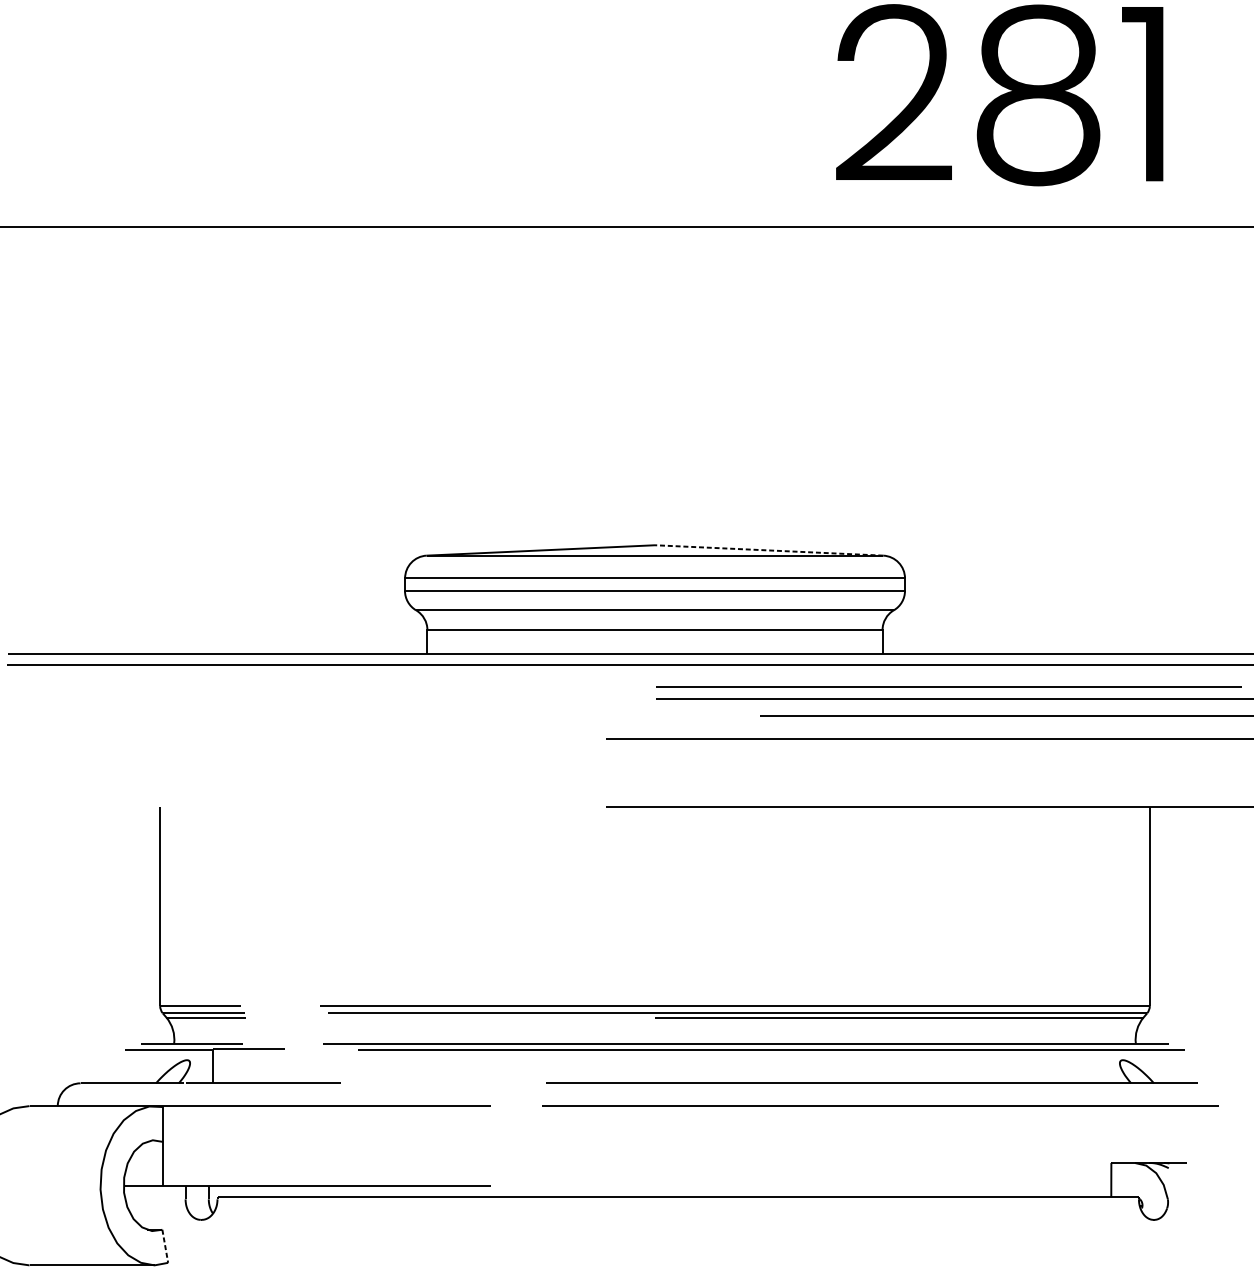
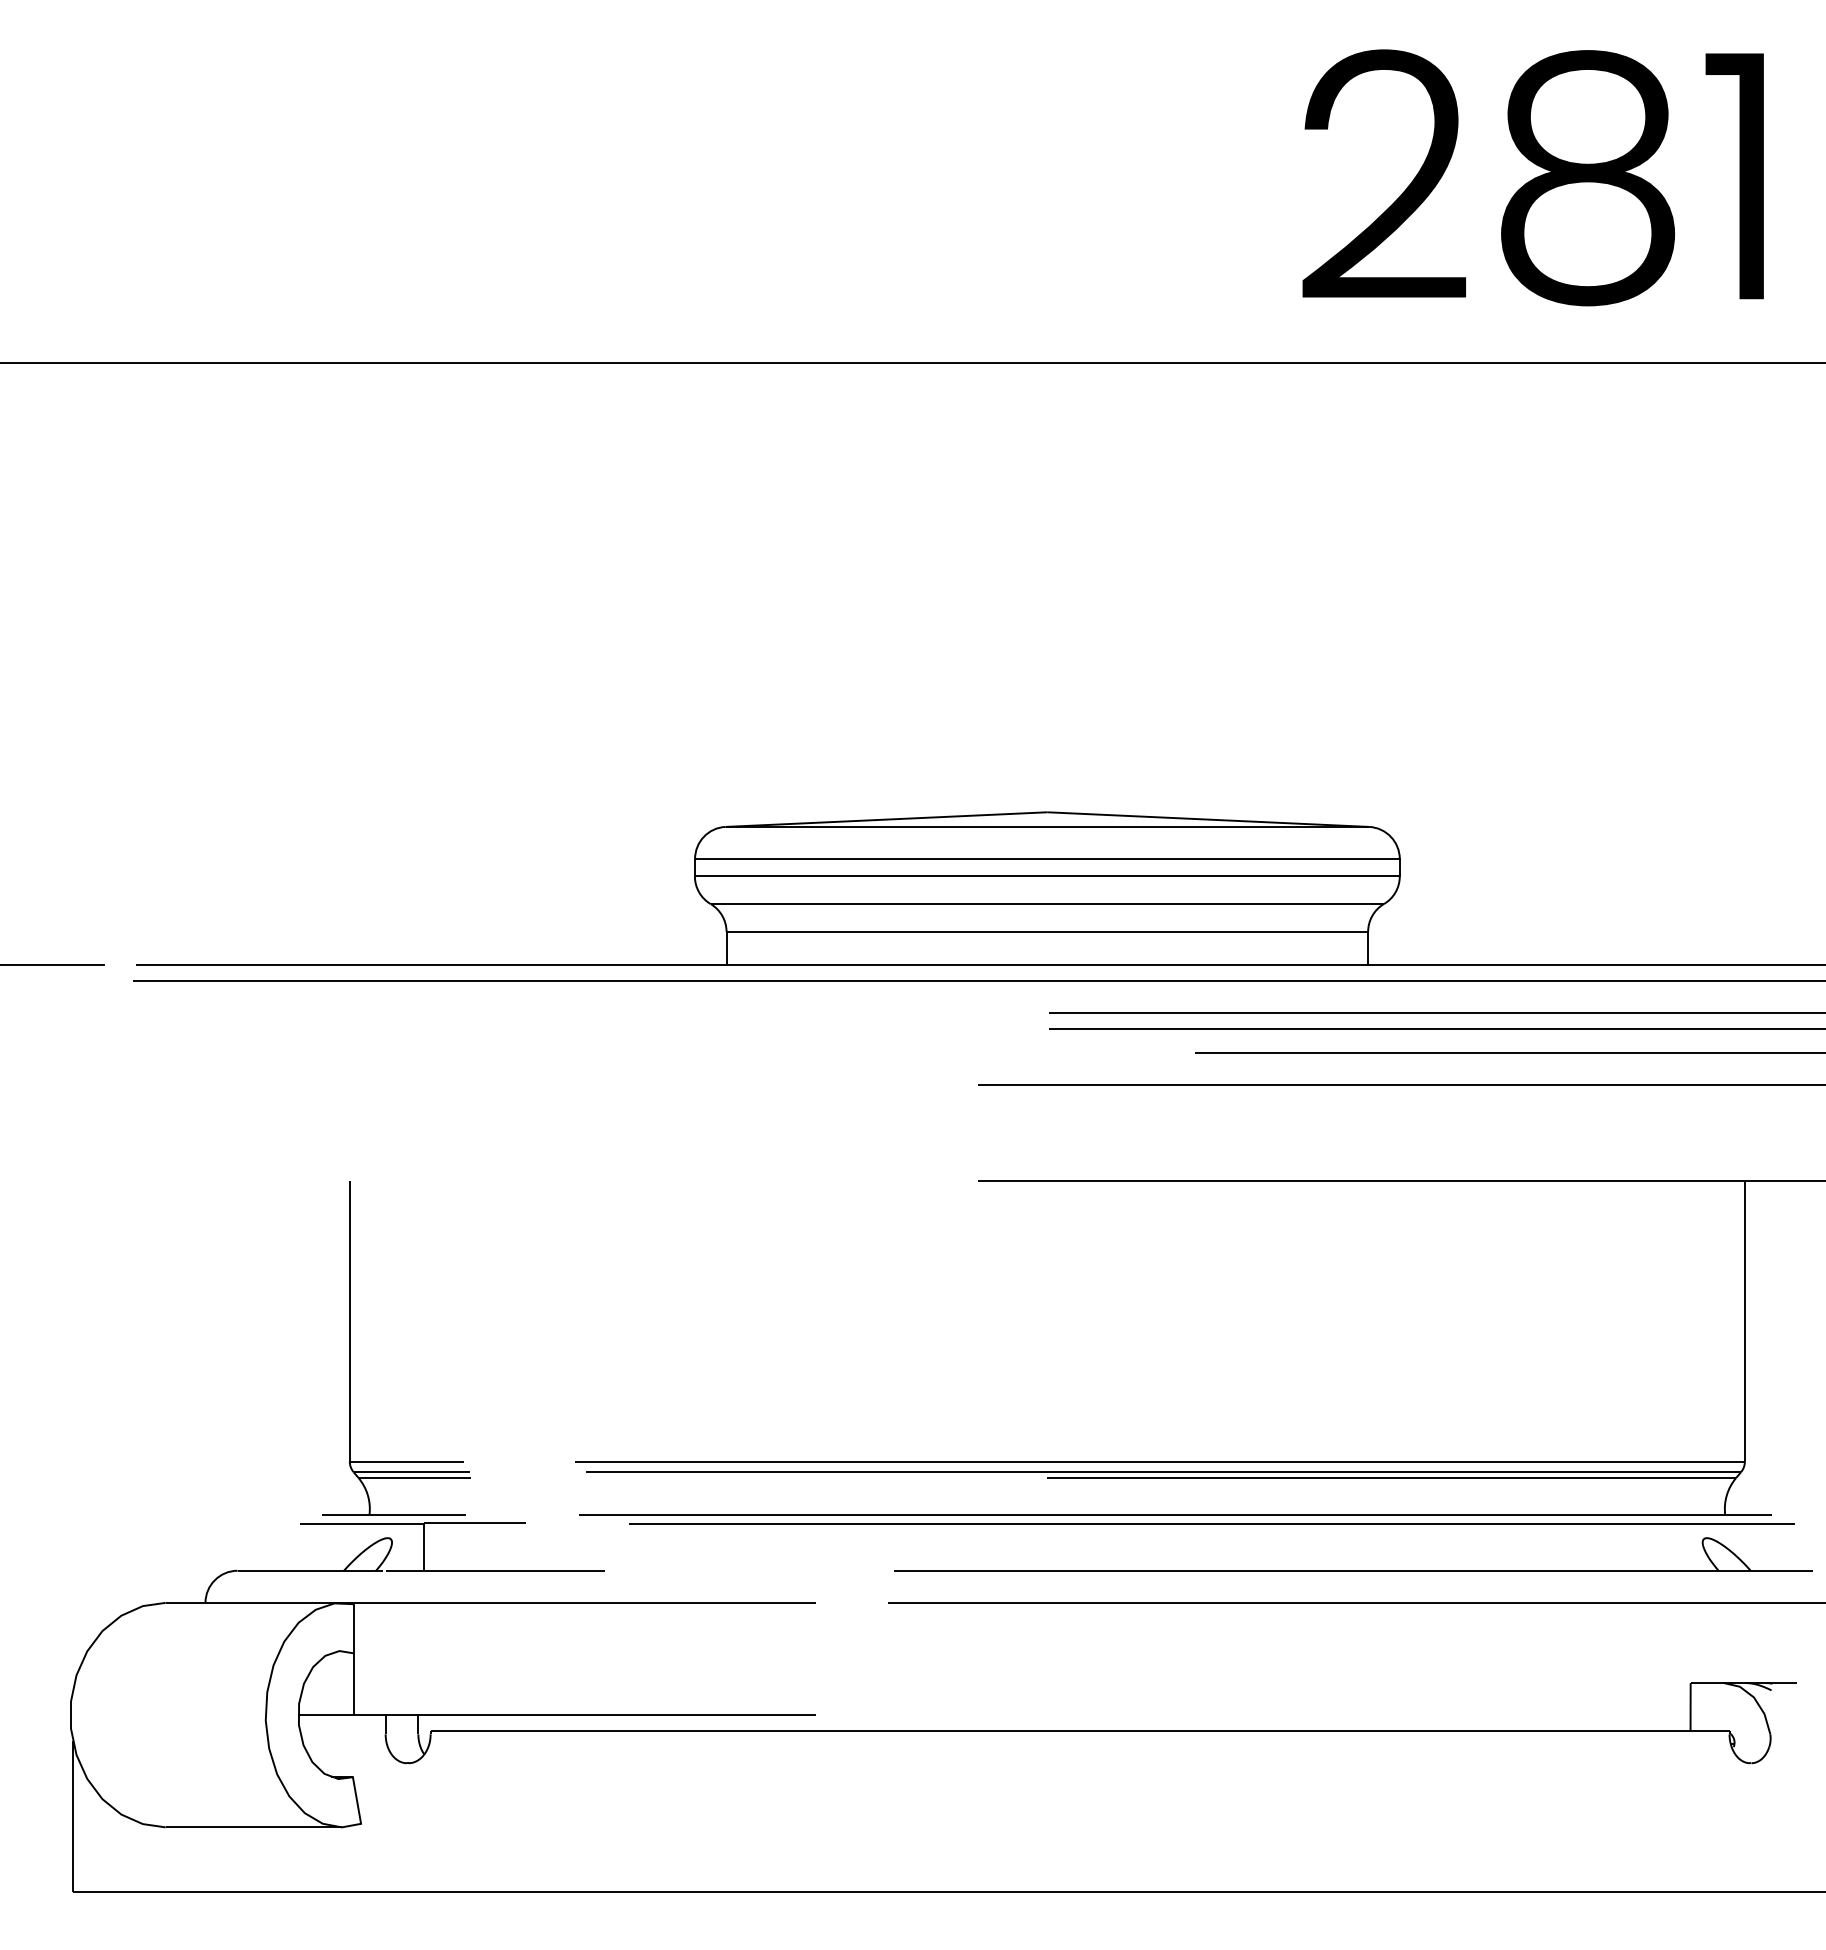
line: (769, 550) -> (1208, 819), dashed -> solid
line: (165, 1246) -> (357, 1800), dashed -> solid

